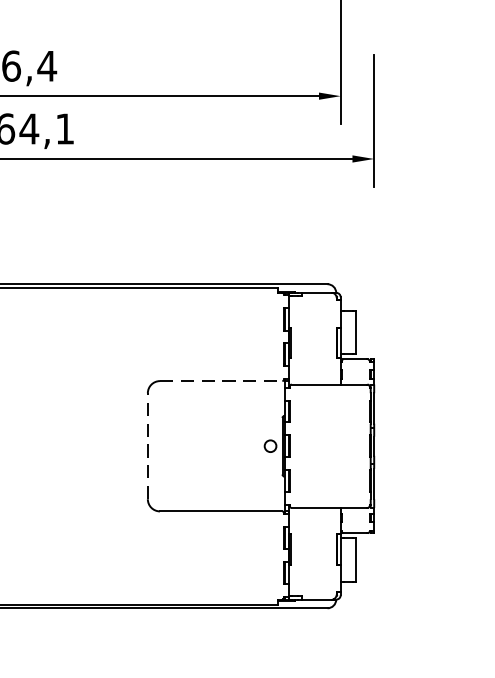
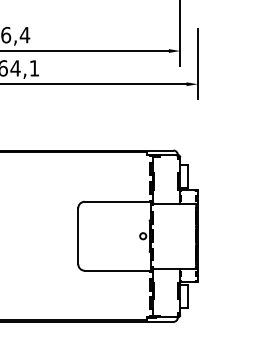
line: (221, 380) -> (117, 201), dashed -> solid
line: (148, 444) -> (78, 235), dashed -> solid

